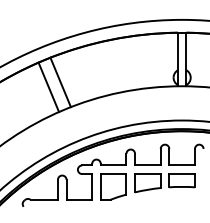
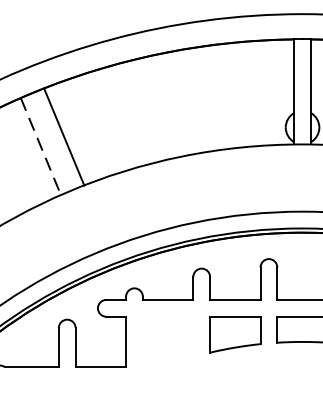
line: (48, 87) -> (40, 146), solid -> dashed
part: (113, 186) -> (167, 341), removed

